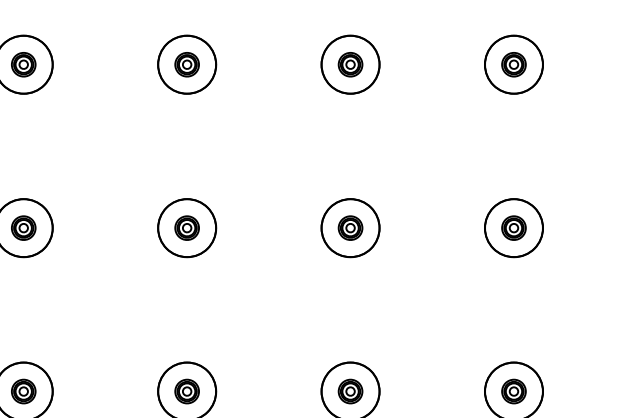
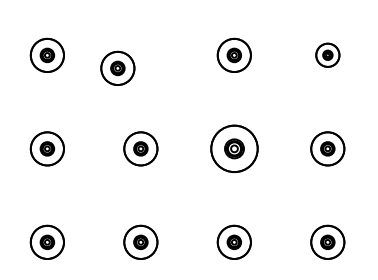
part: (186, 63) -> (117, 67), moved
part: (513, 63) -> (327, 54), size x0.7
part: (349, 227) -> (233, 148), size x1.4

